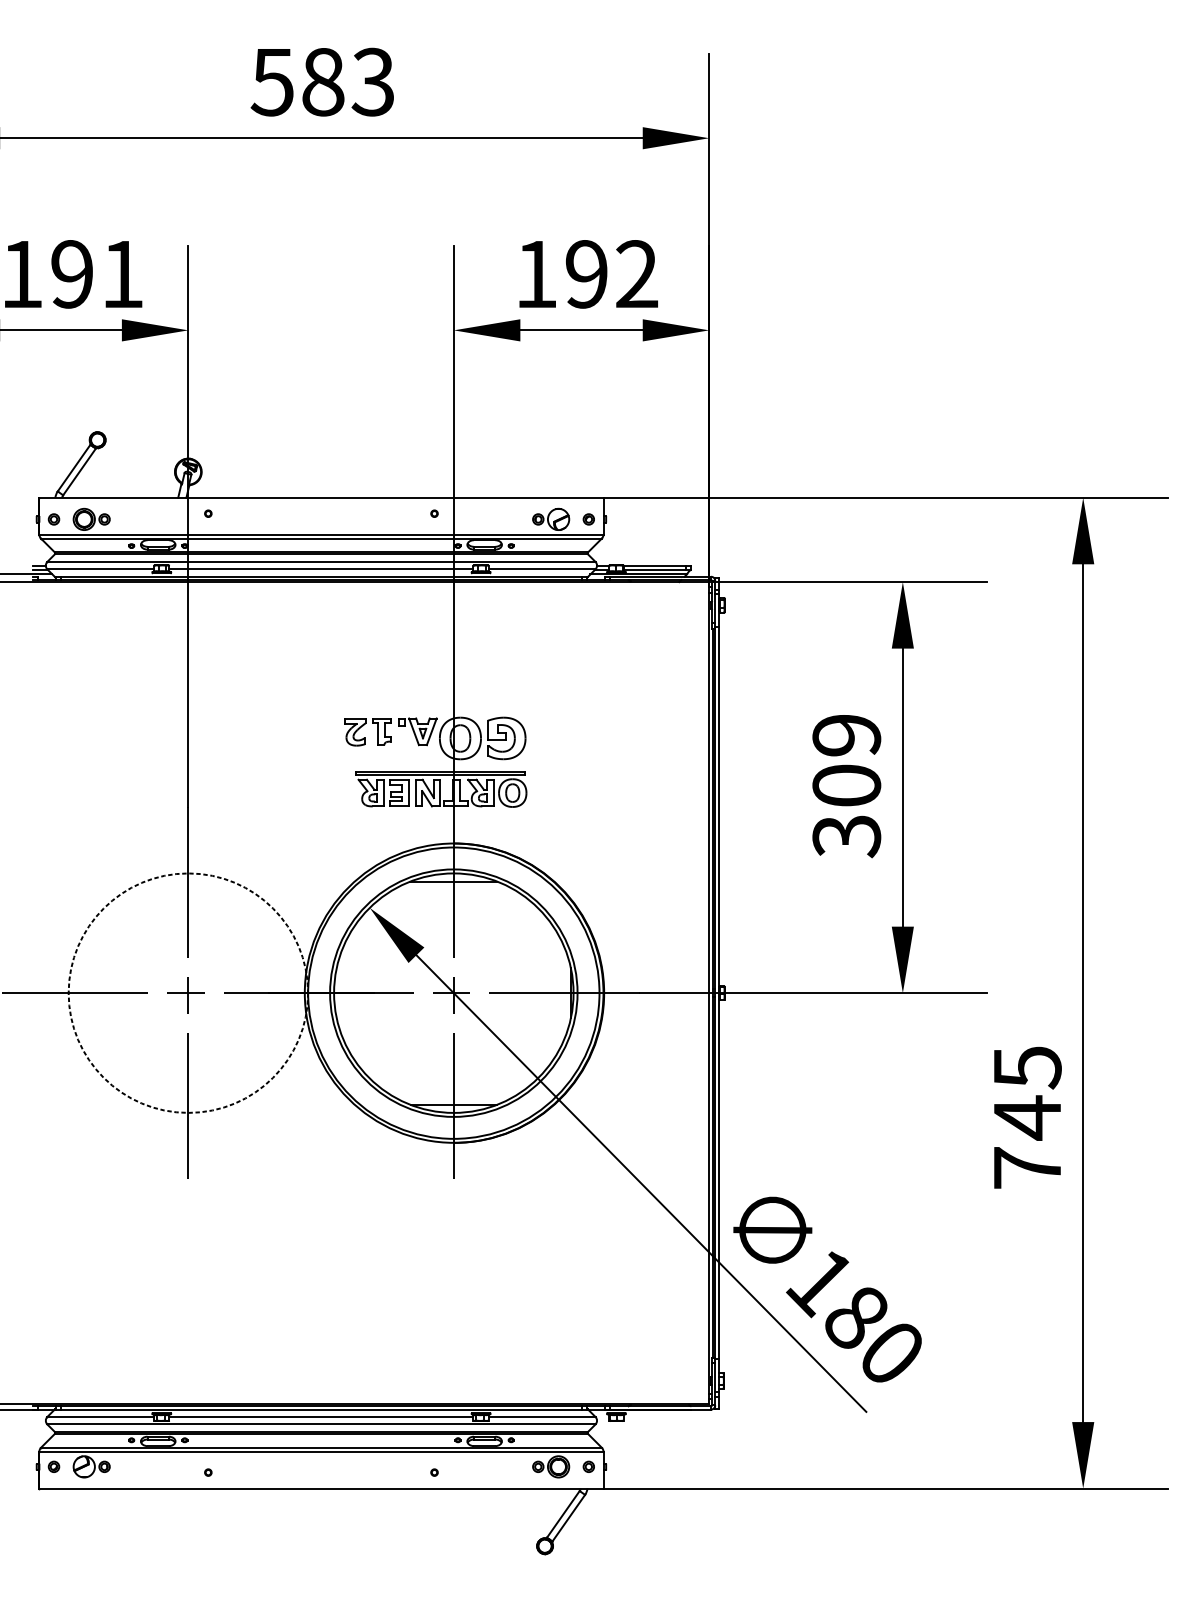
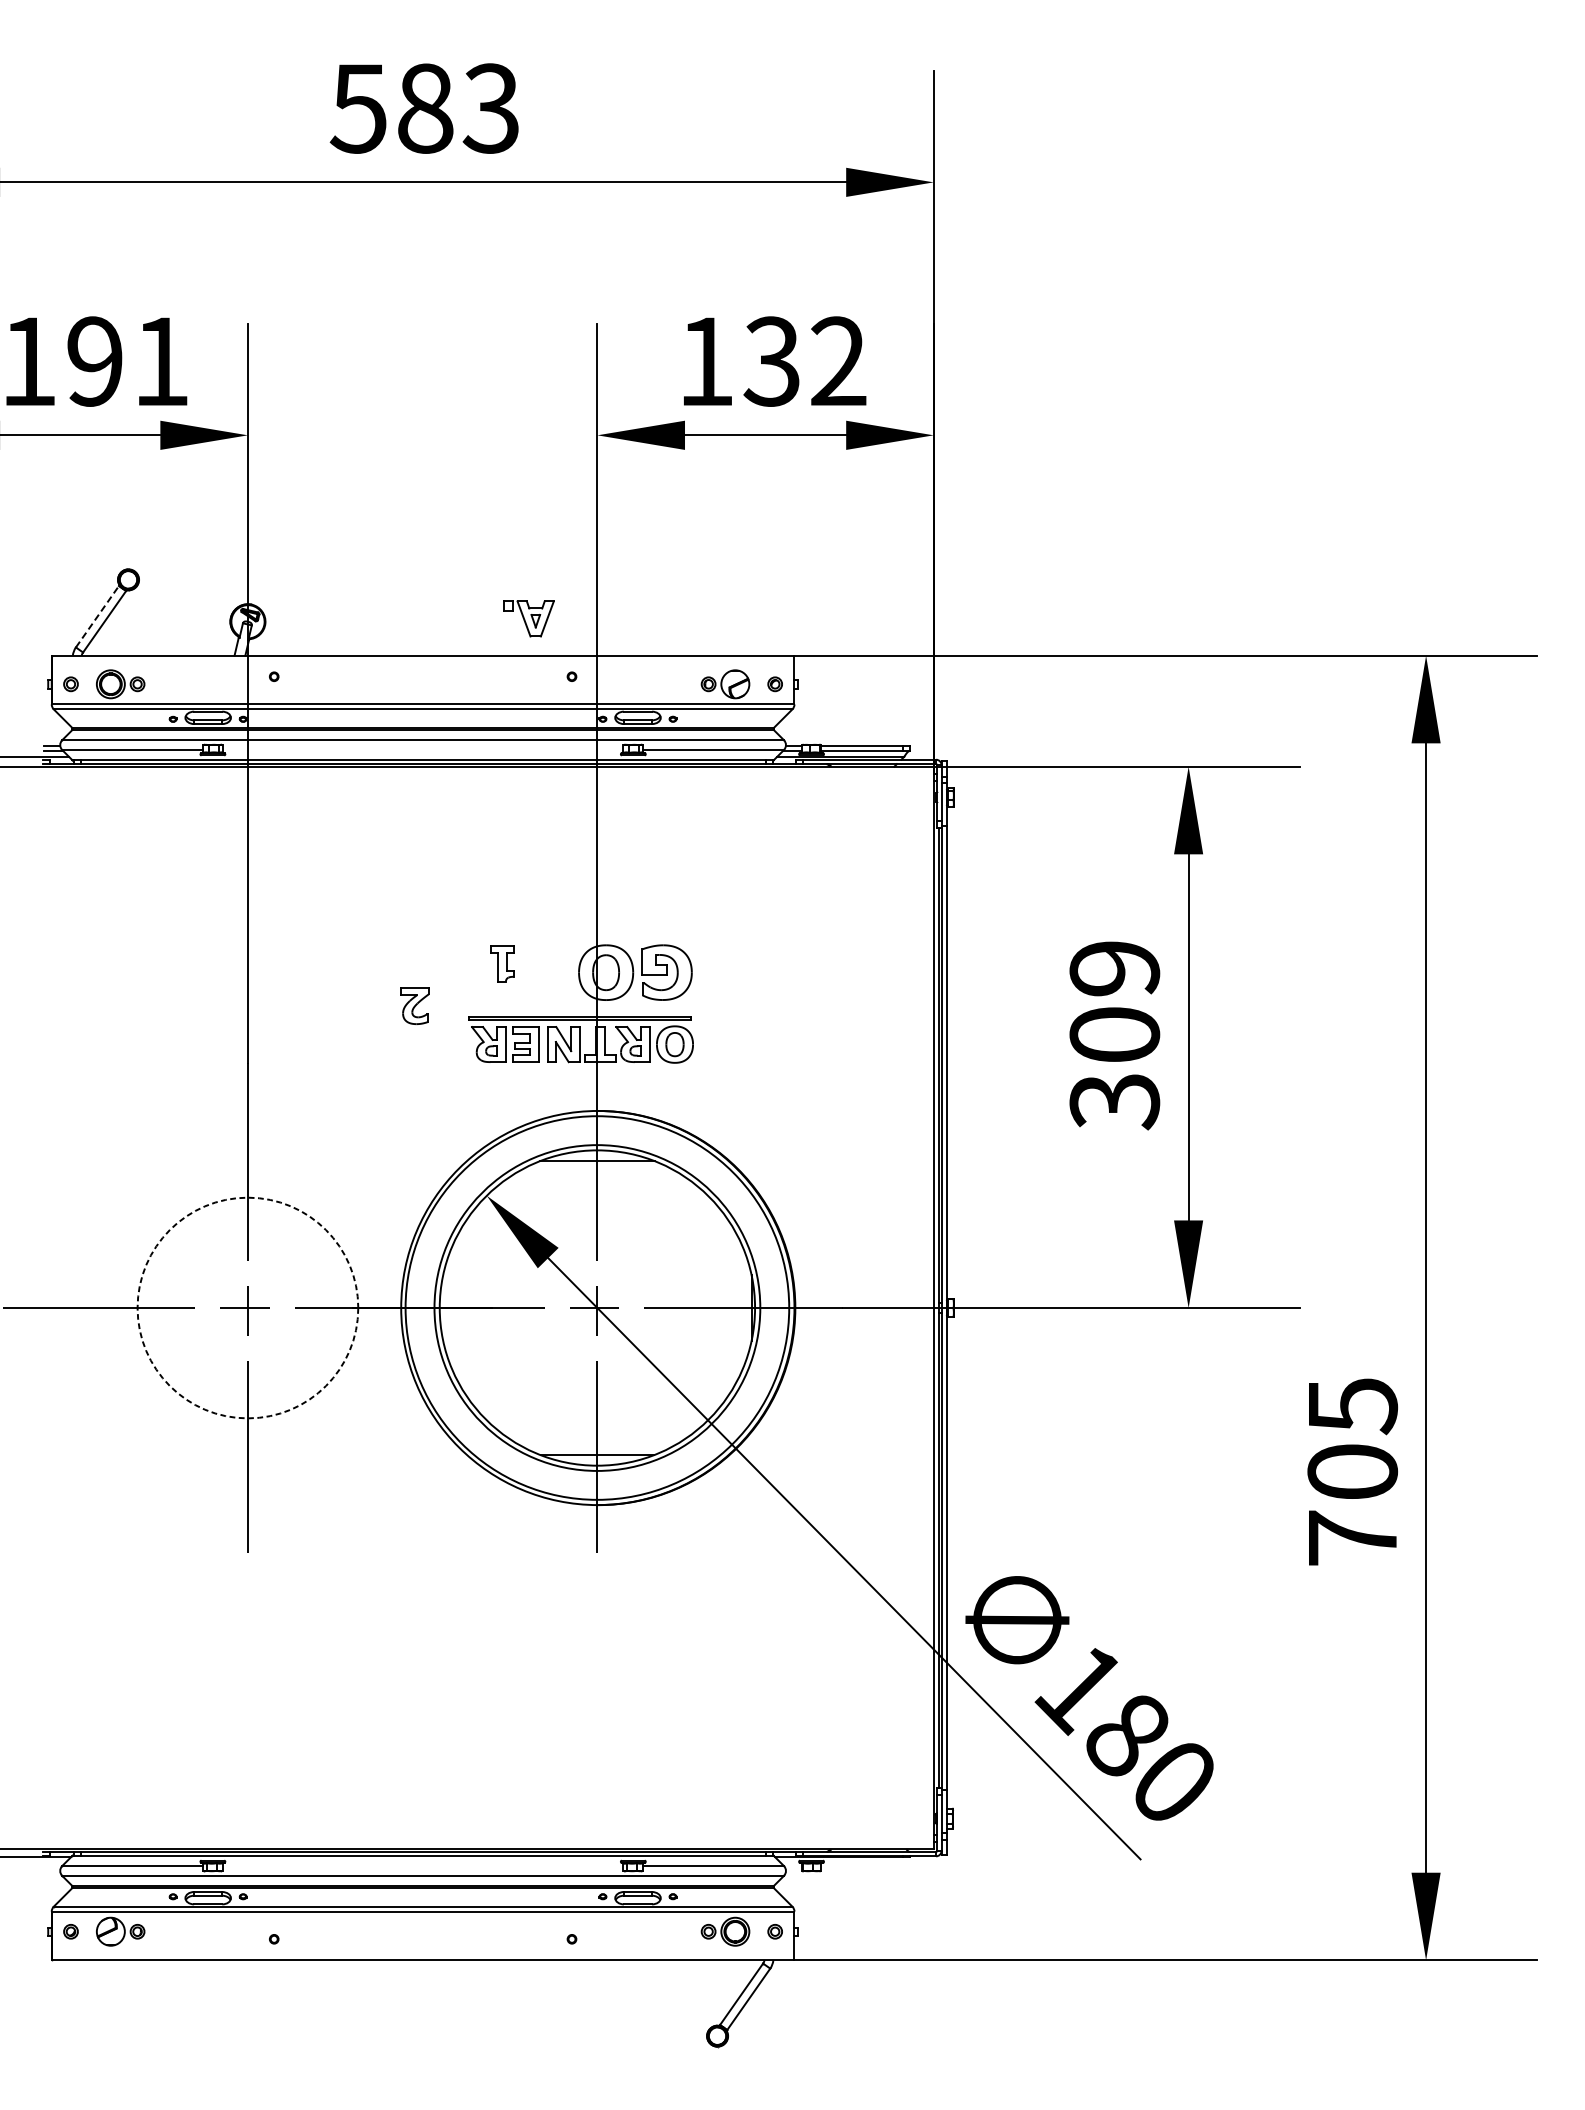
text: (586, 274) -> (771, 361), 192 -> 132
line: (74, 467) -> (97, 616), solid -> dashed
line: (320, 569) -> (422, 750), removed
part: (355, 731) -> (414, 1005), moved
part: (417, 731) -> (528, 618), moved
circle: (188, 992) -> (247, 1307), size x0.7
text: (1027, 1118) -> (1352, 1472), 745 -> 705
line: (320, 1417) -> (422, 1866), removed

